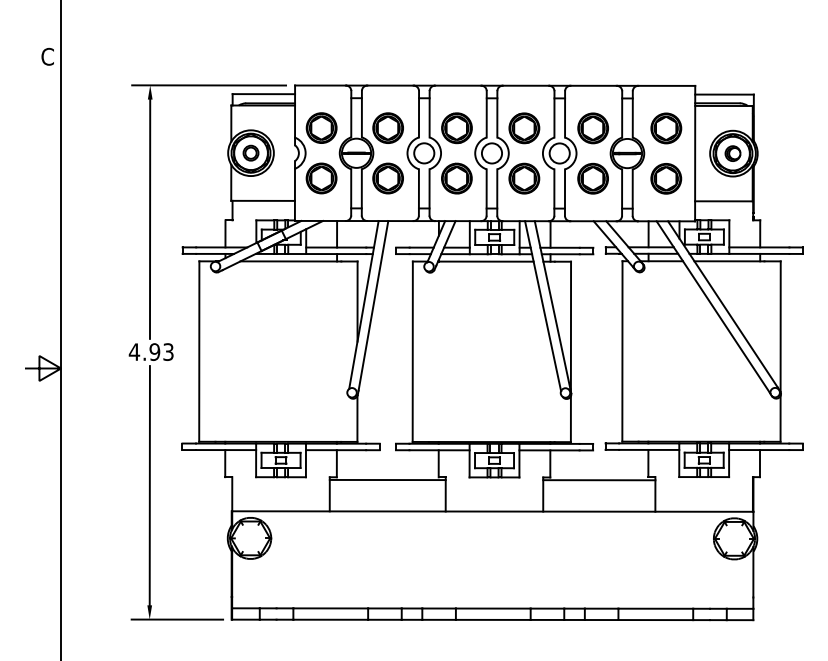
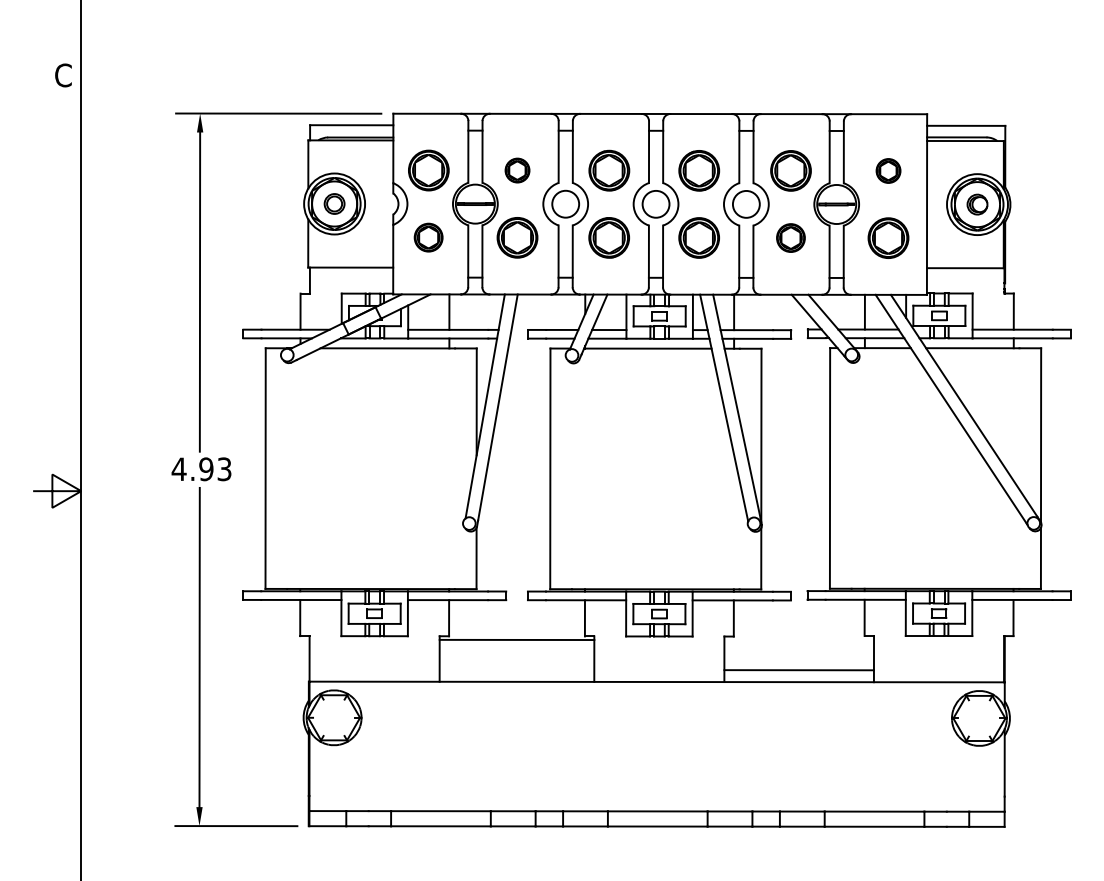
part: (388, 128) -> (517, 170), size x0.6
part: (666, 128) -> (888, 170), size x0.6
part: (321, 178) -> (428, 237), size x0.7
part: (592, 178) -> (790, 237), size x0.7
line: (599, 480) -> (799, 670), moved

